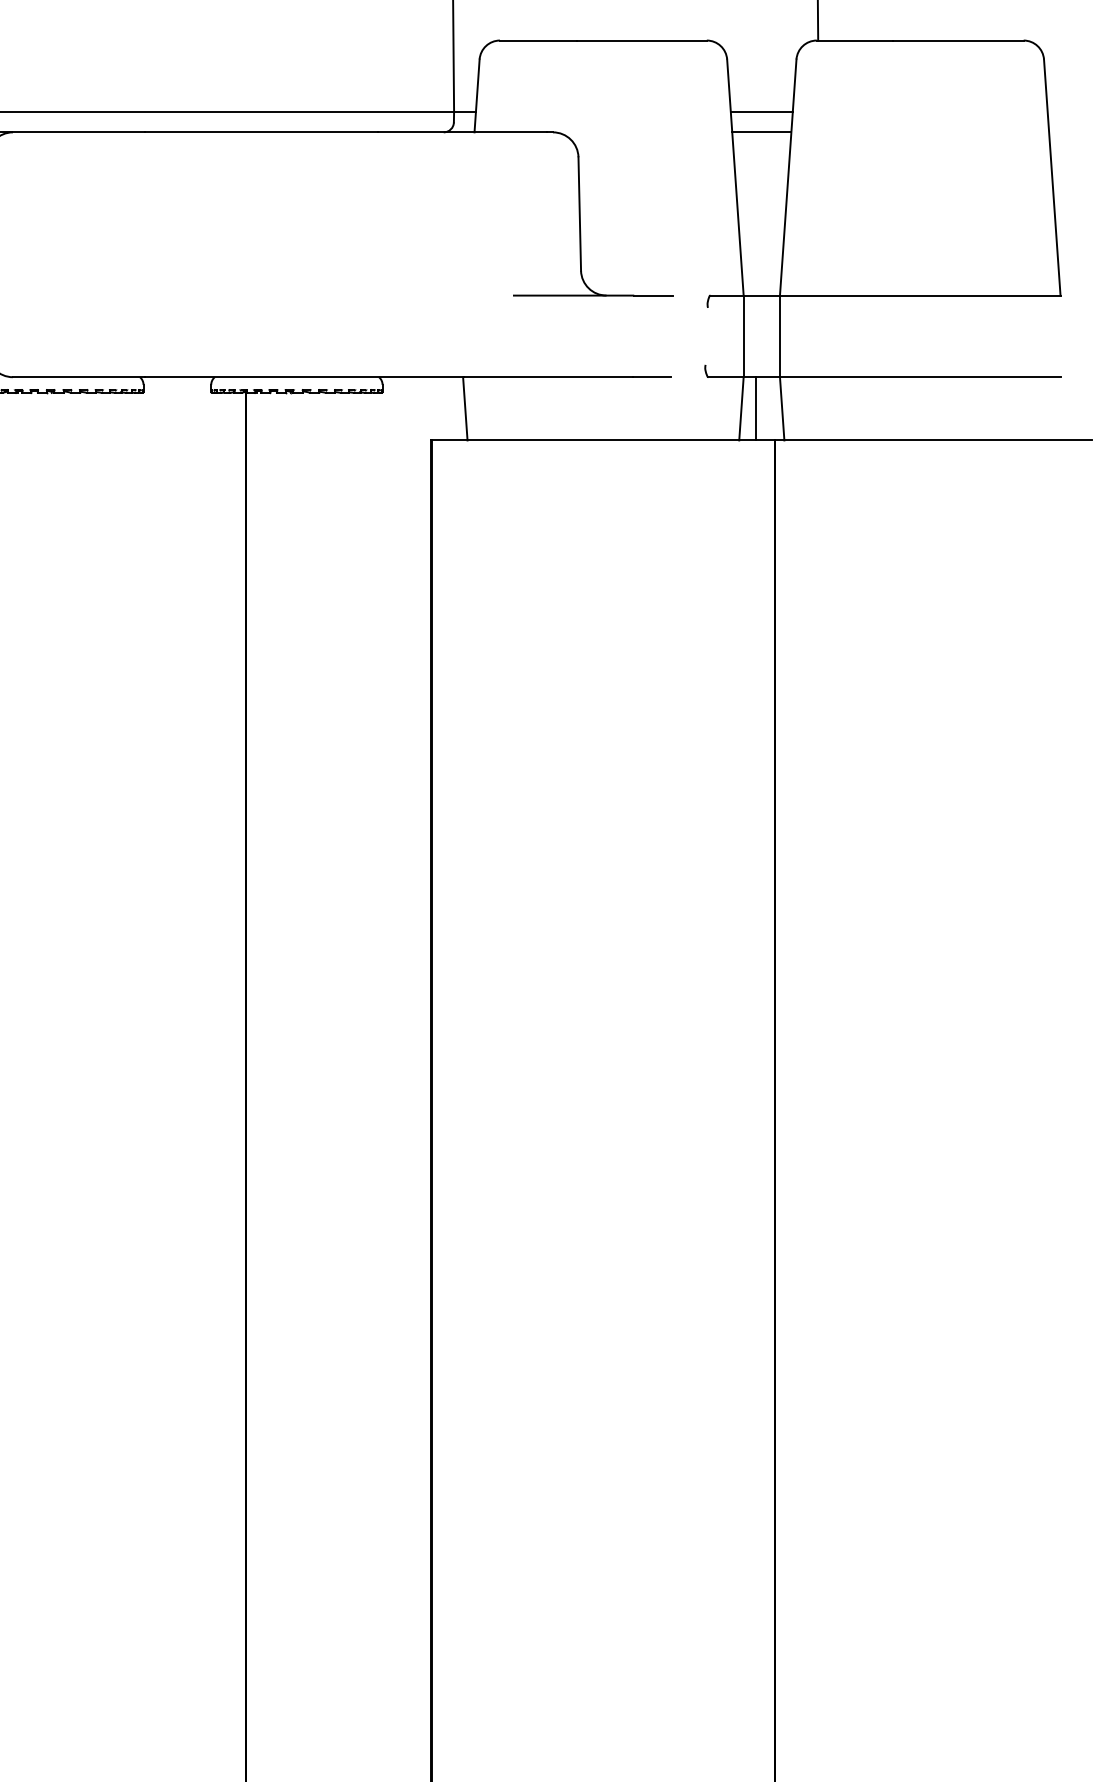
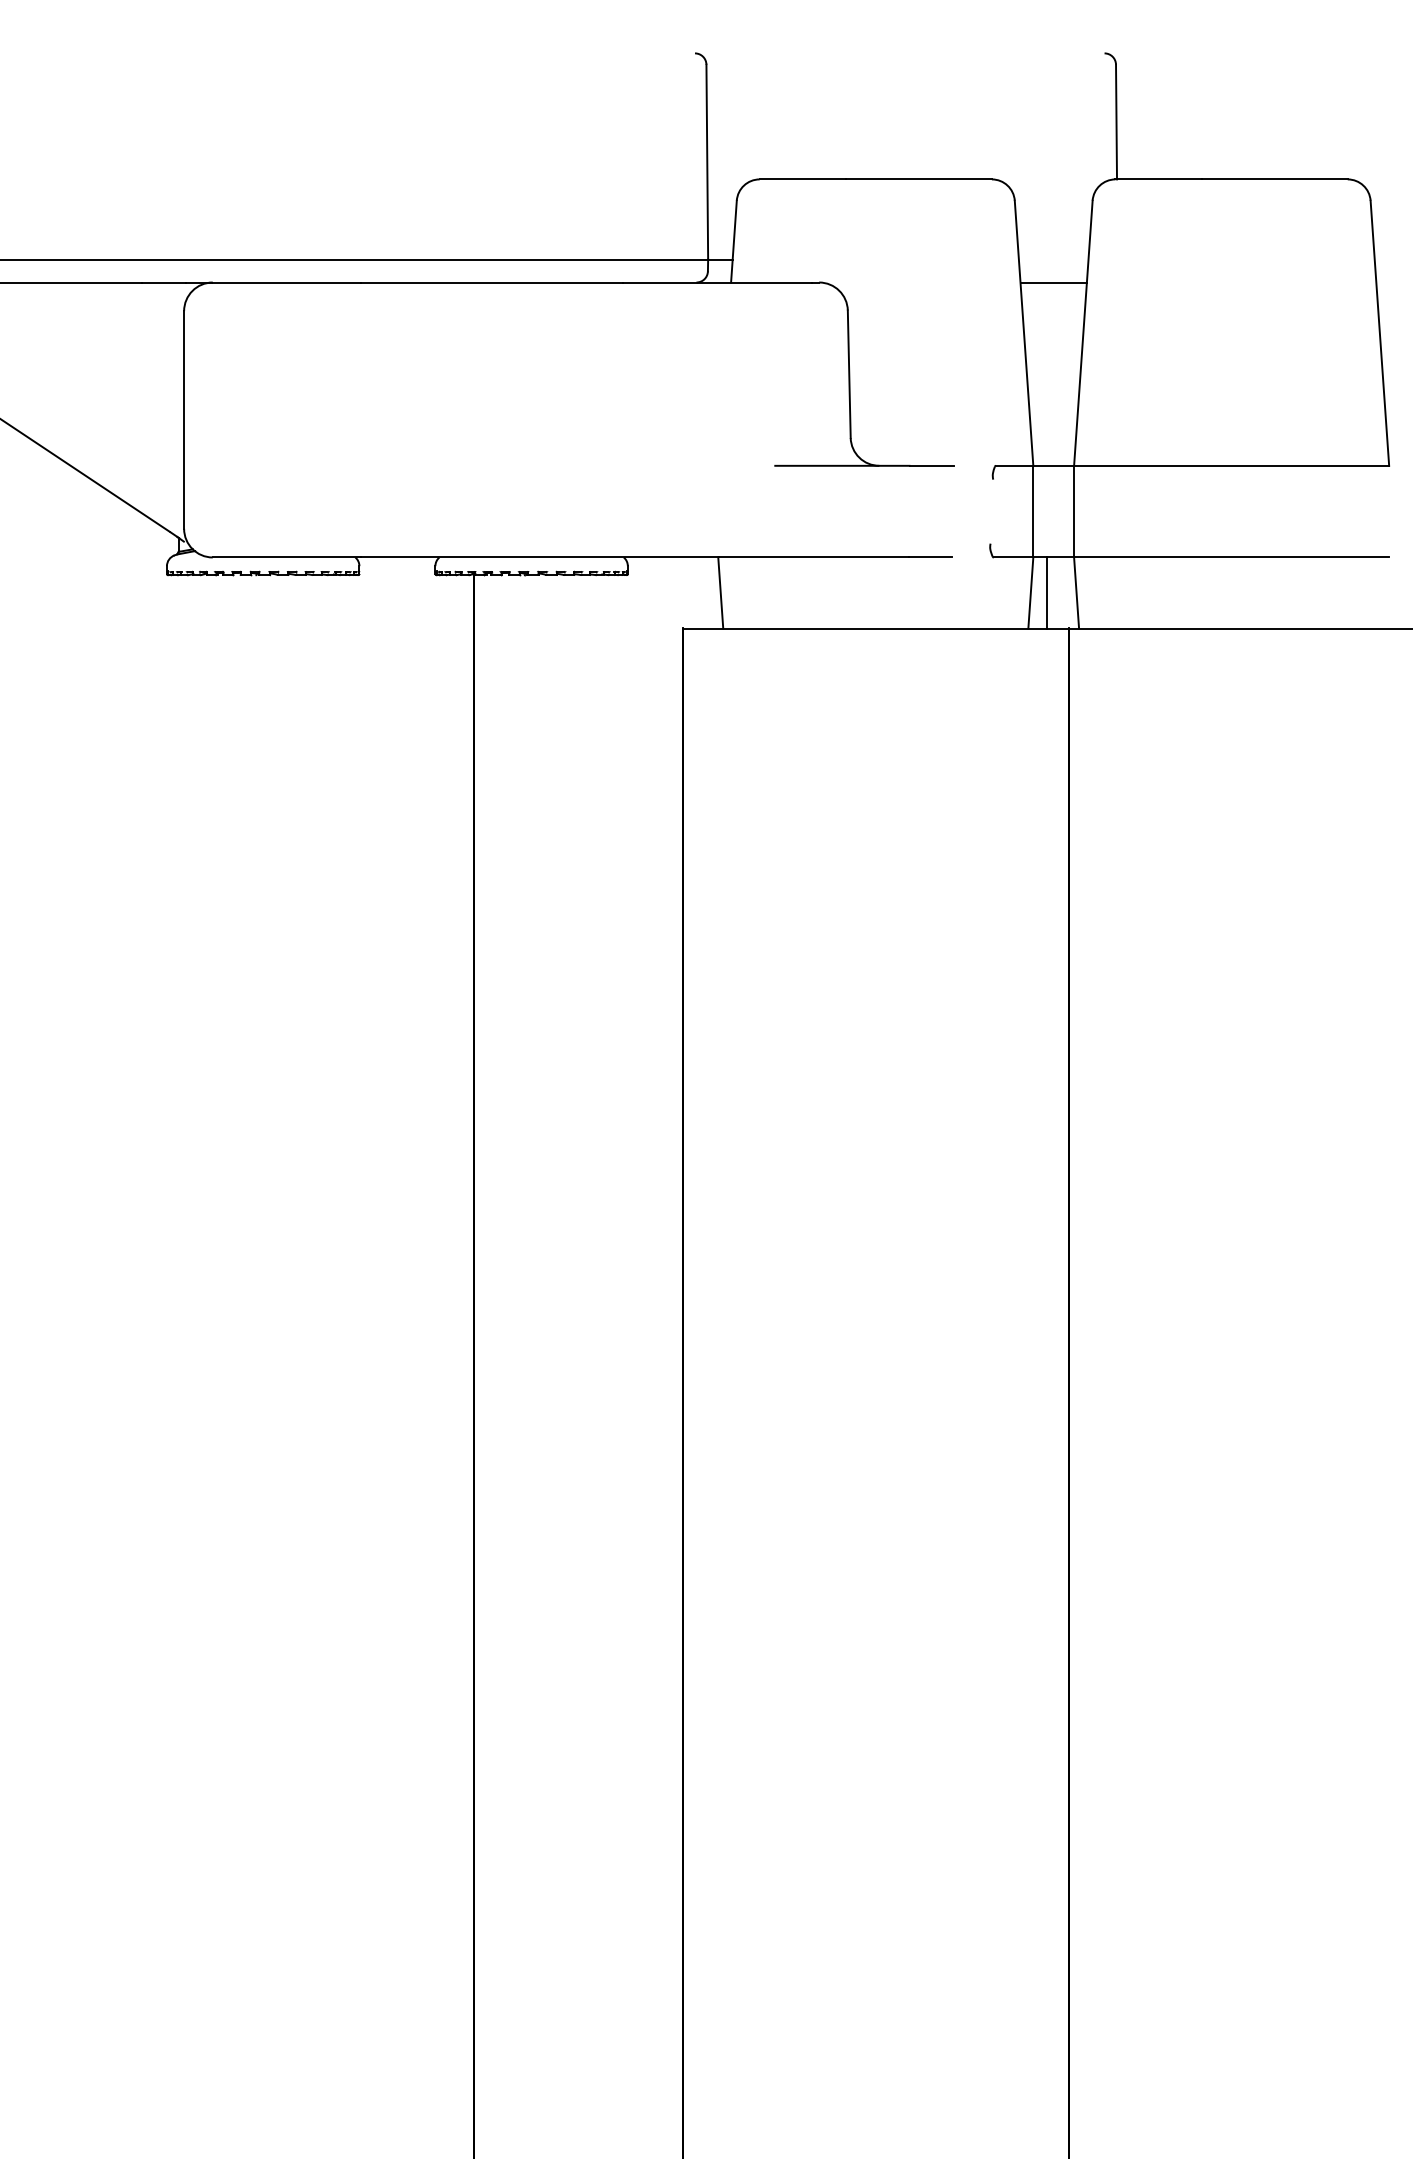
line: (761, 111) -> (1053, 259), removed

